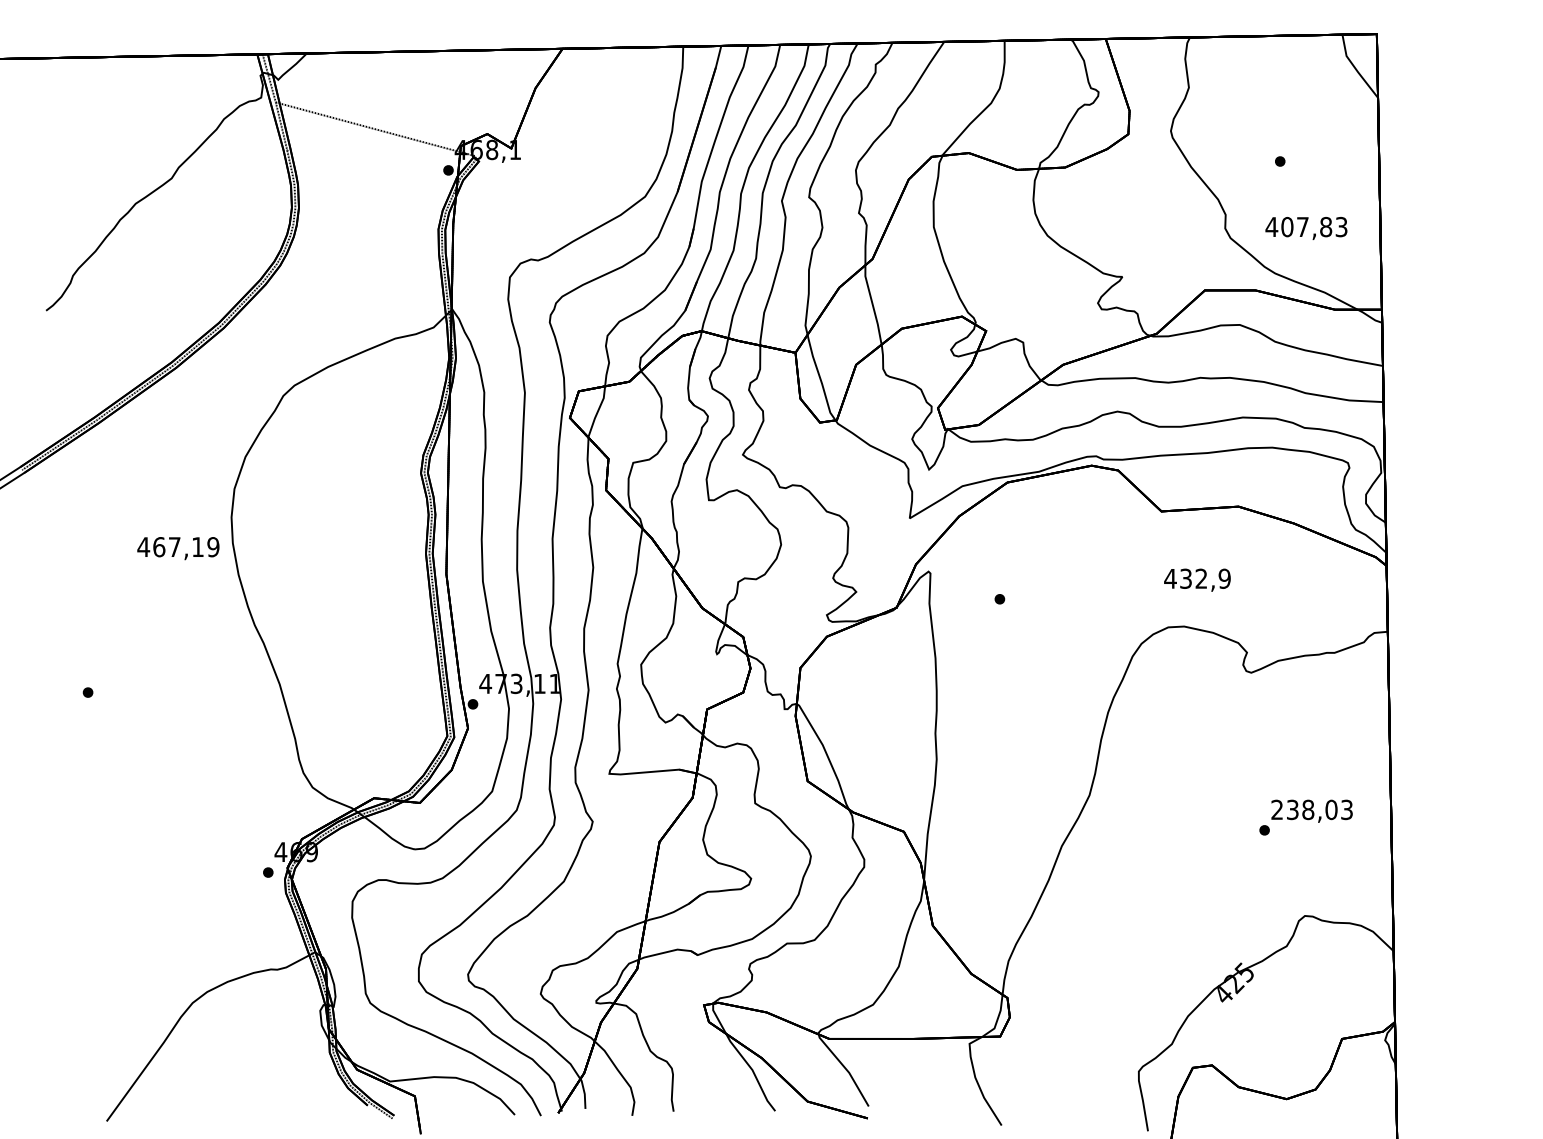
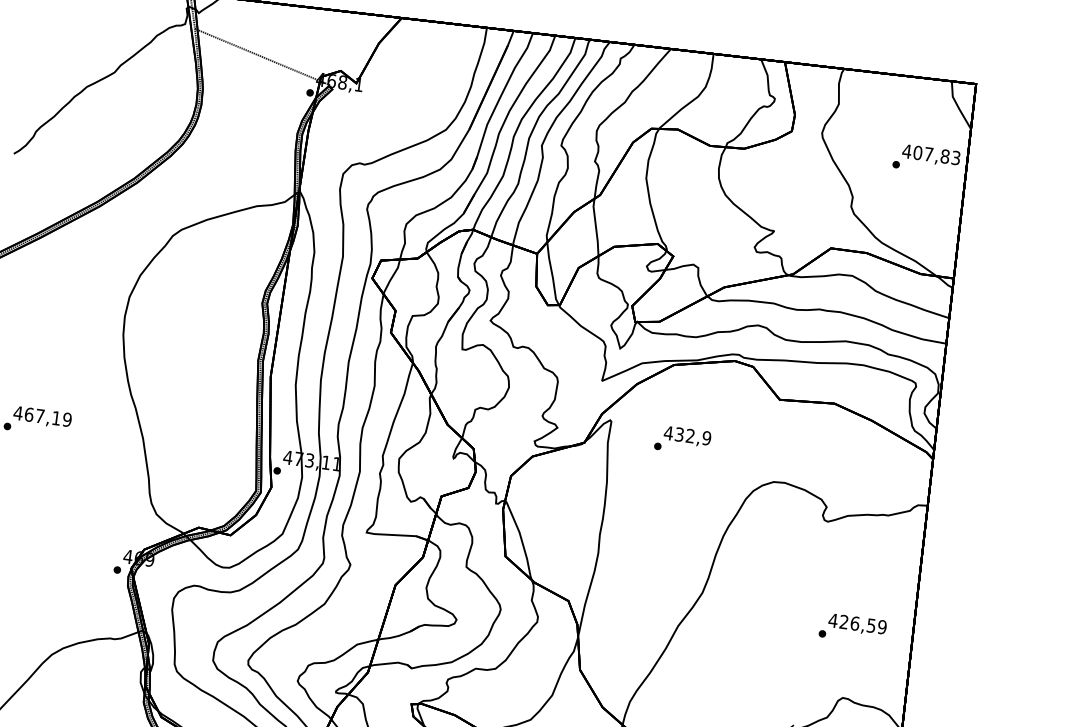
text: (1306, 228) -> (931, 155), moved
text: (178, 548) -> (42, 417), moved
text: (1197, 579) -> (687, 436), moved
text: (1311, 809) -> (857, 623), 238,03 -> 426,59

